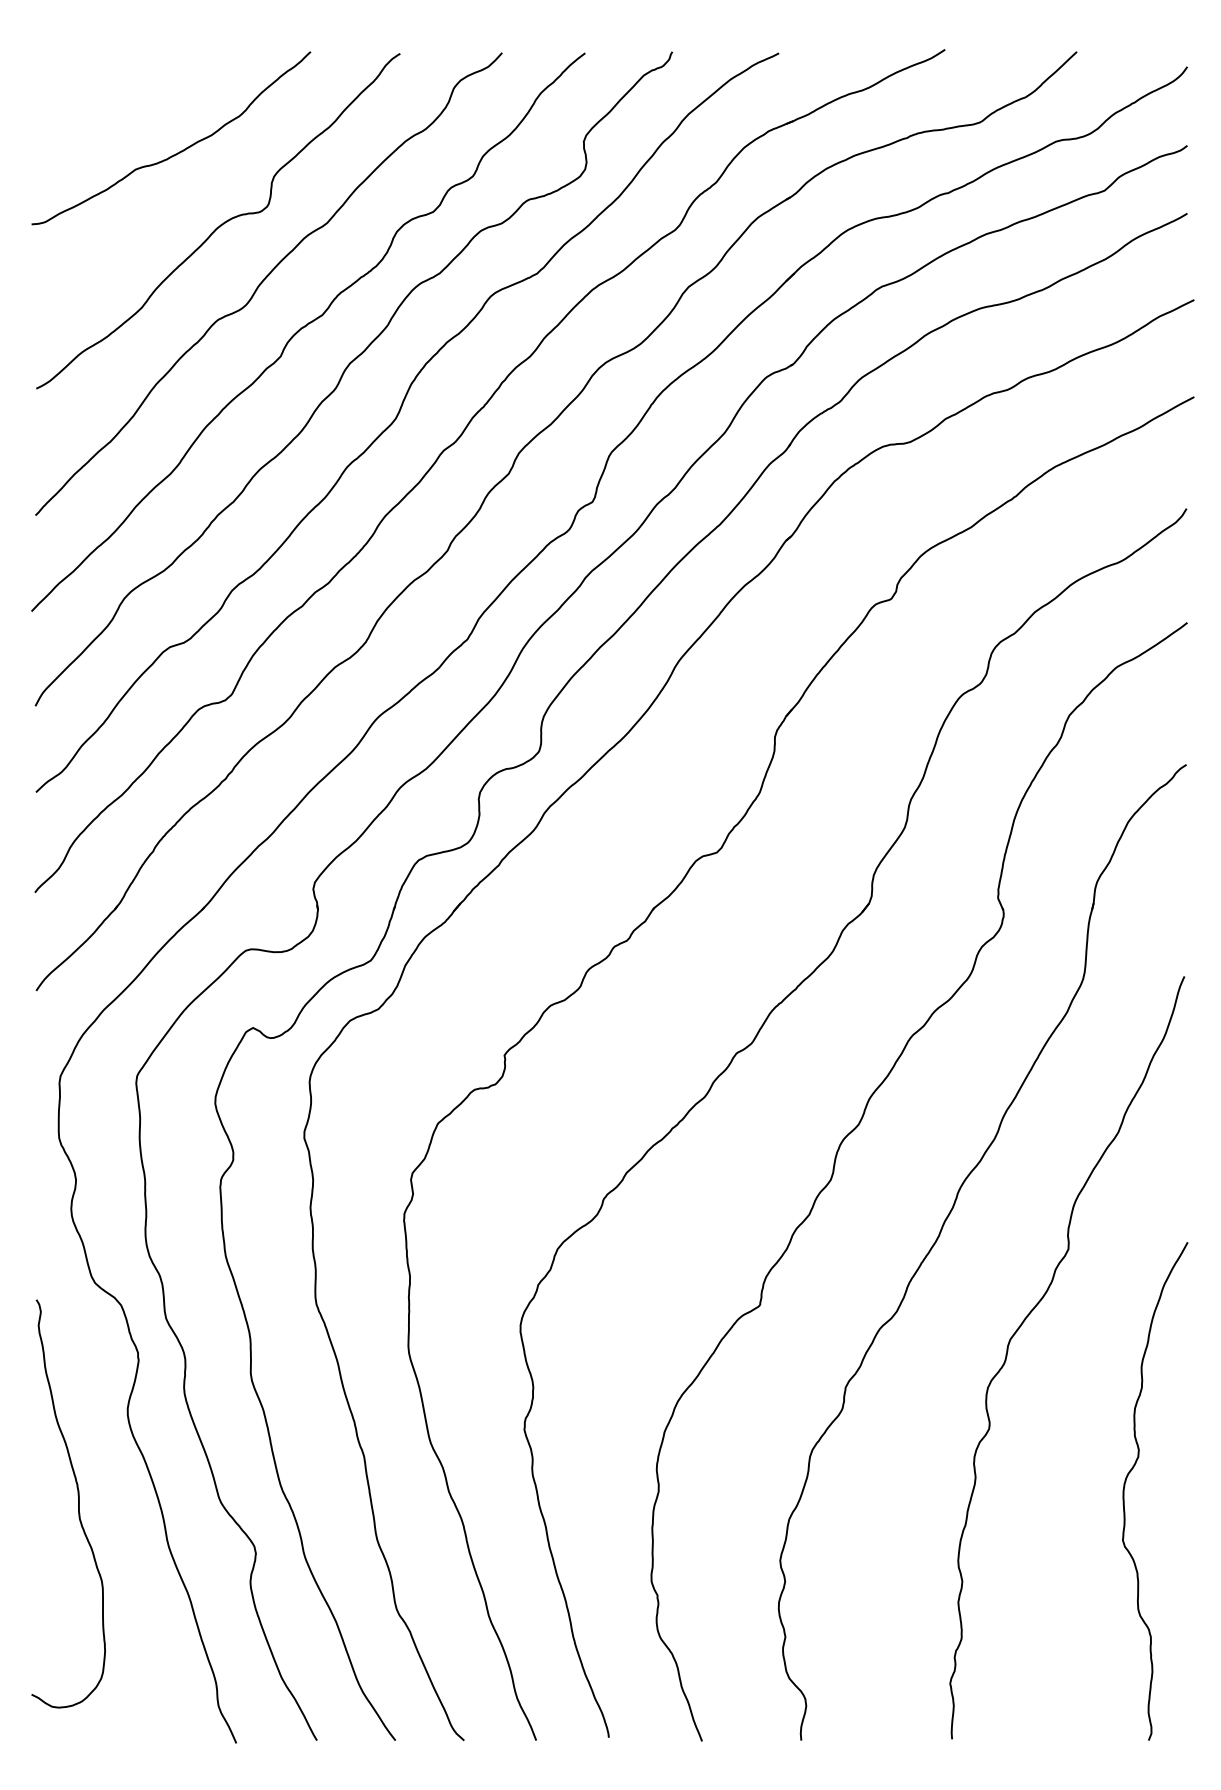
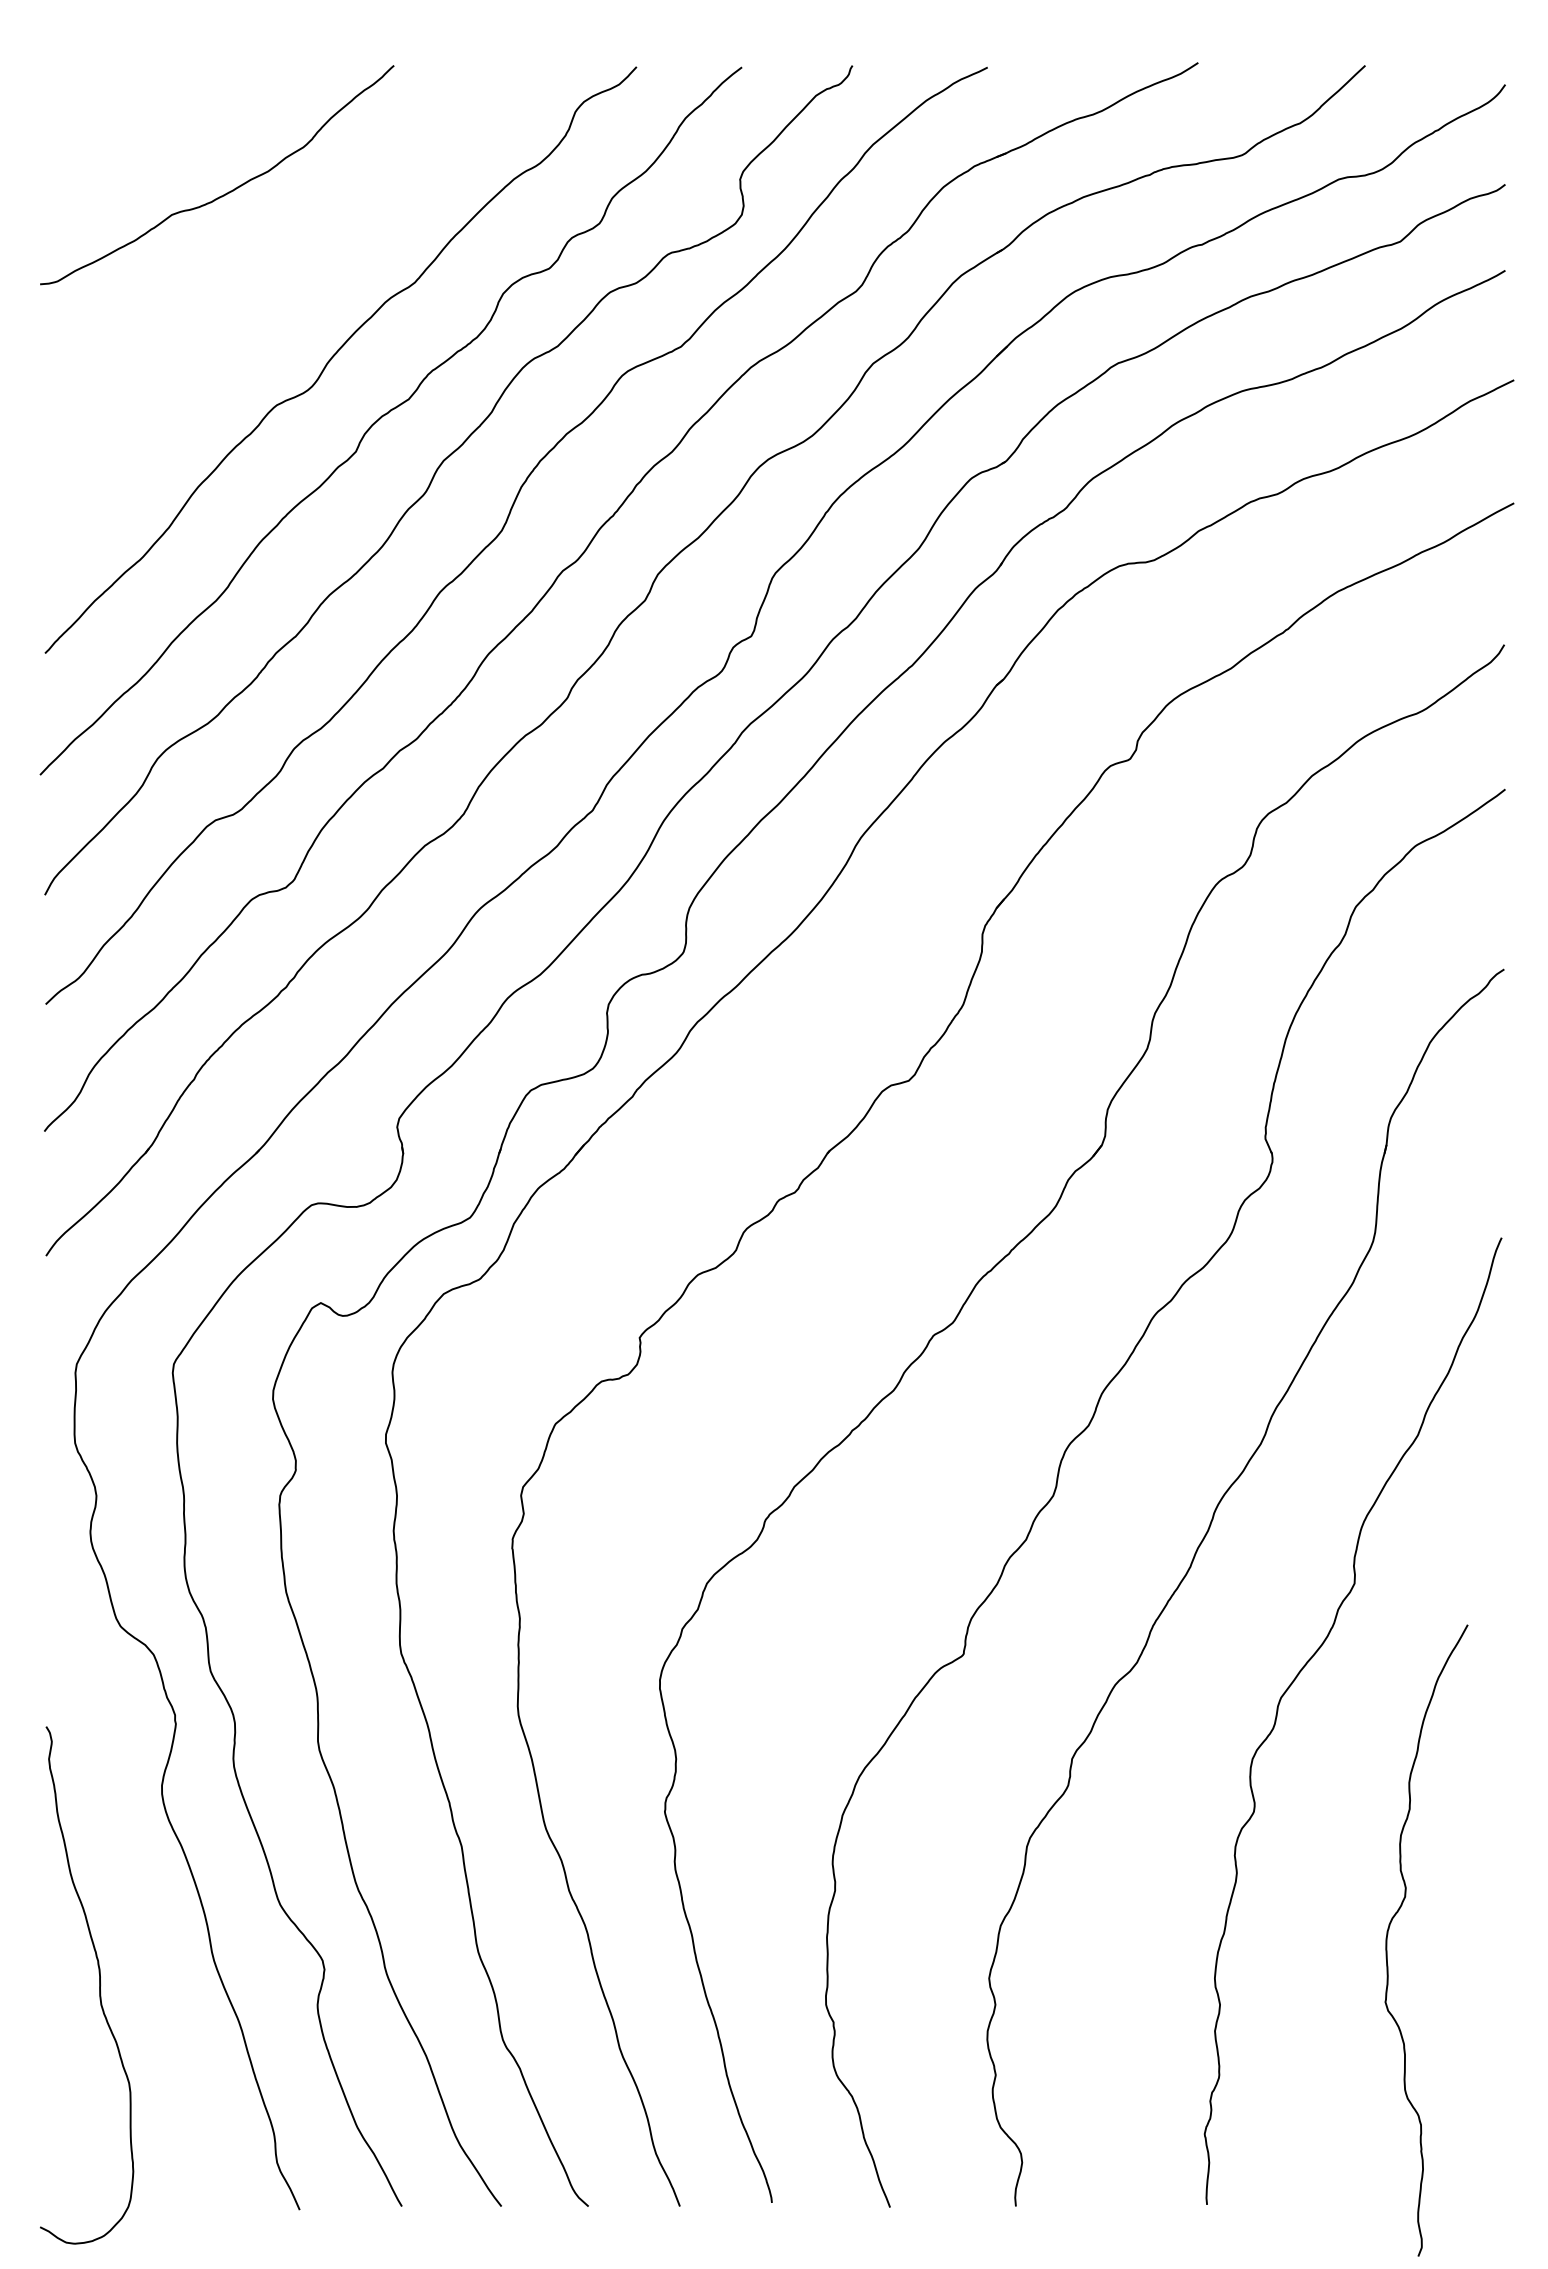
curve: (219, 225) -> (278, 285), removed
curve: (1125, 1486) -> (1388, 1934), moved
curve: (78, 1503) -> (99, 1985), moved

